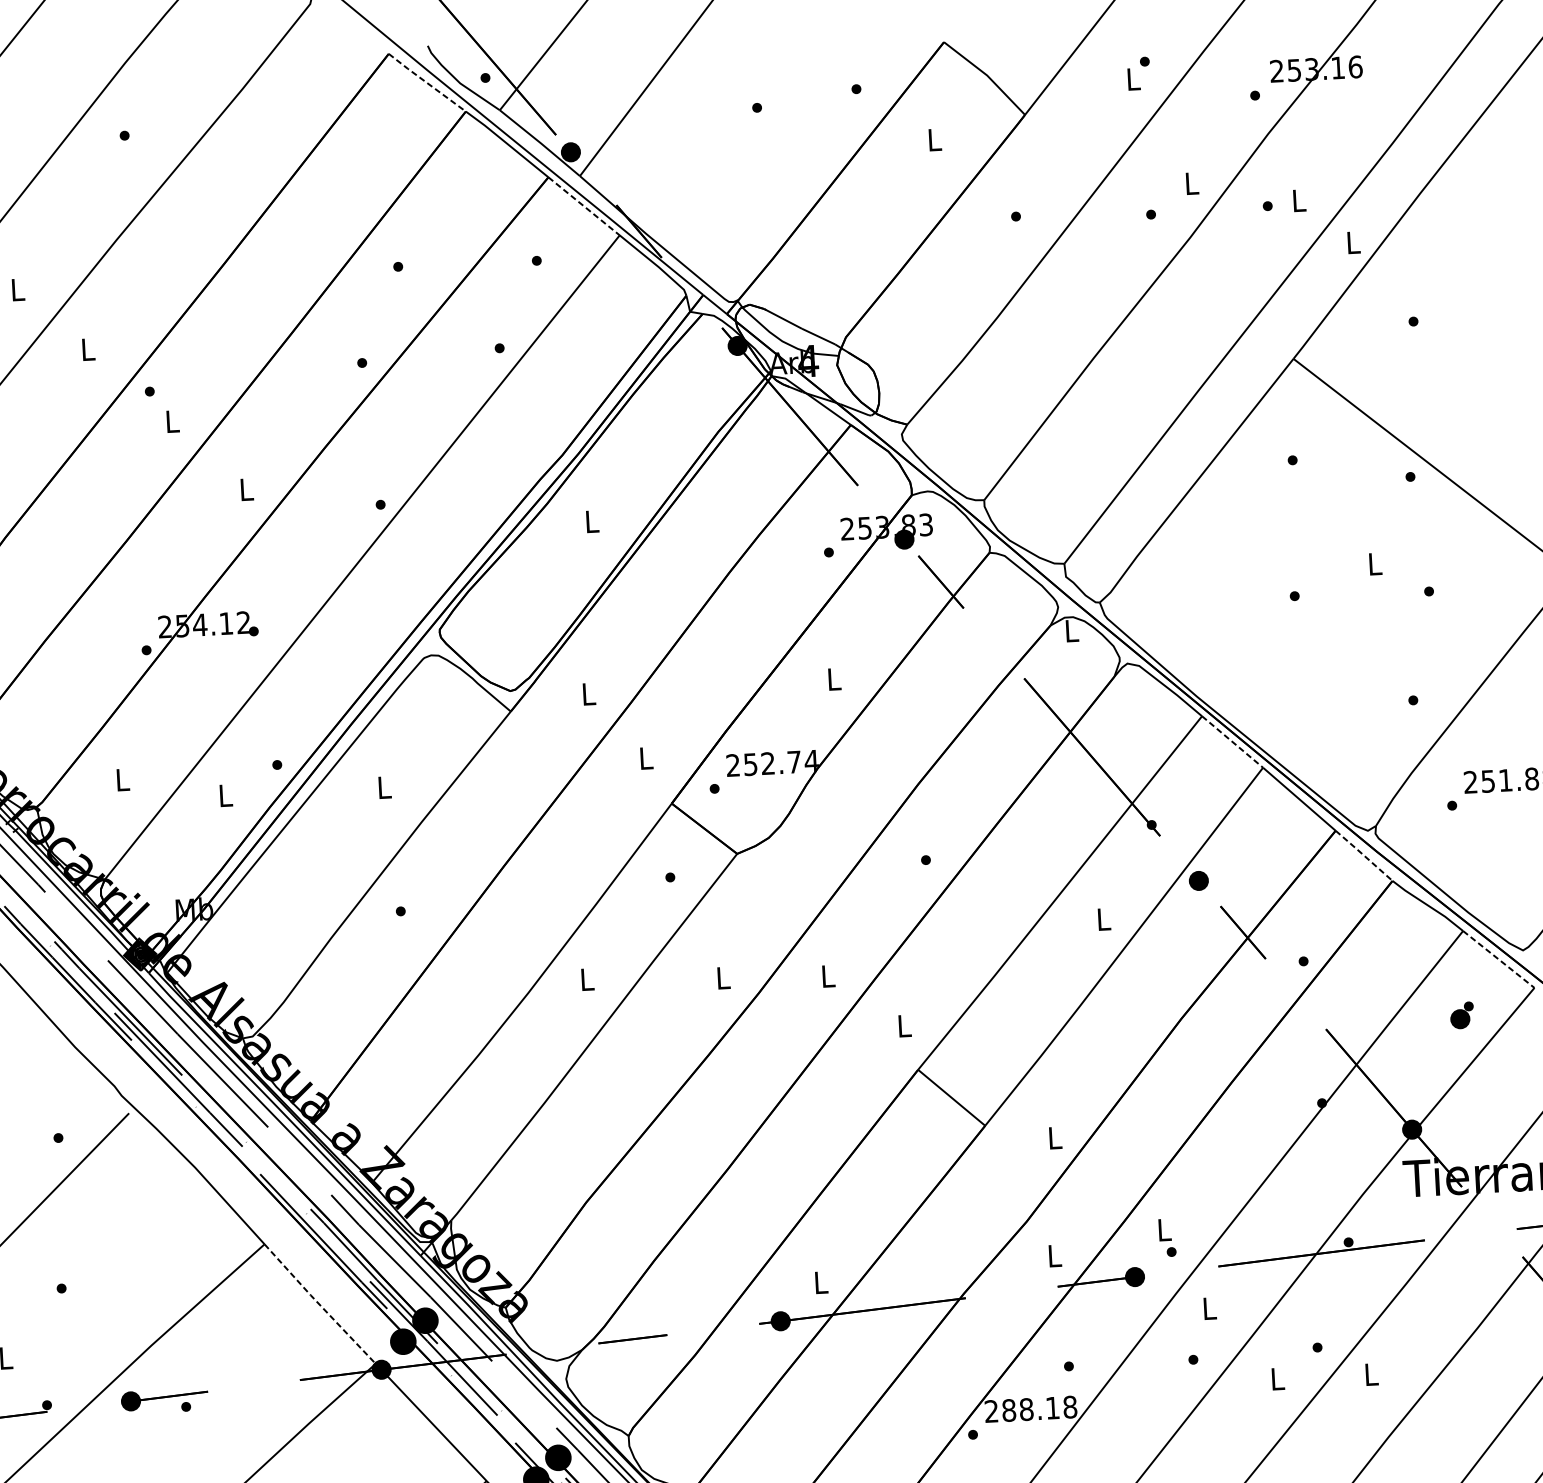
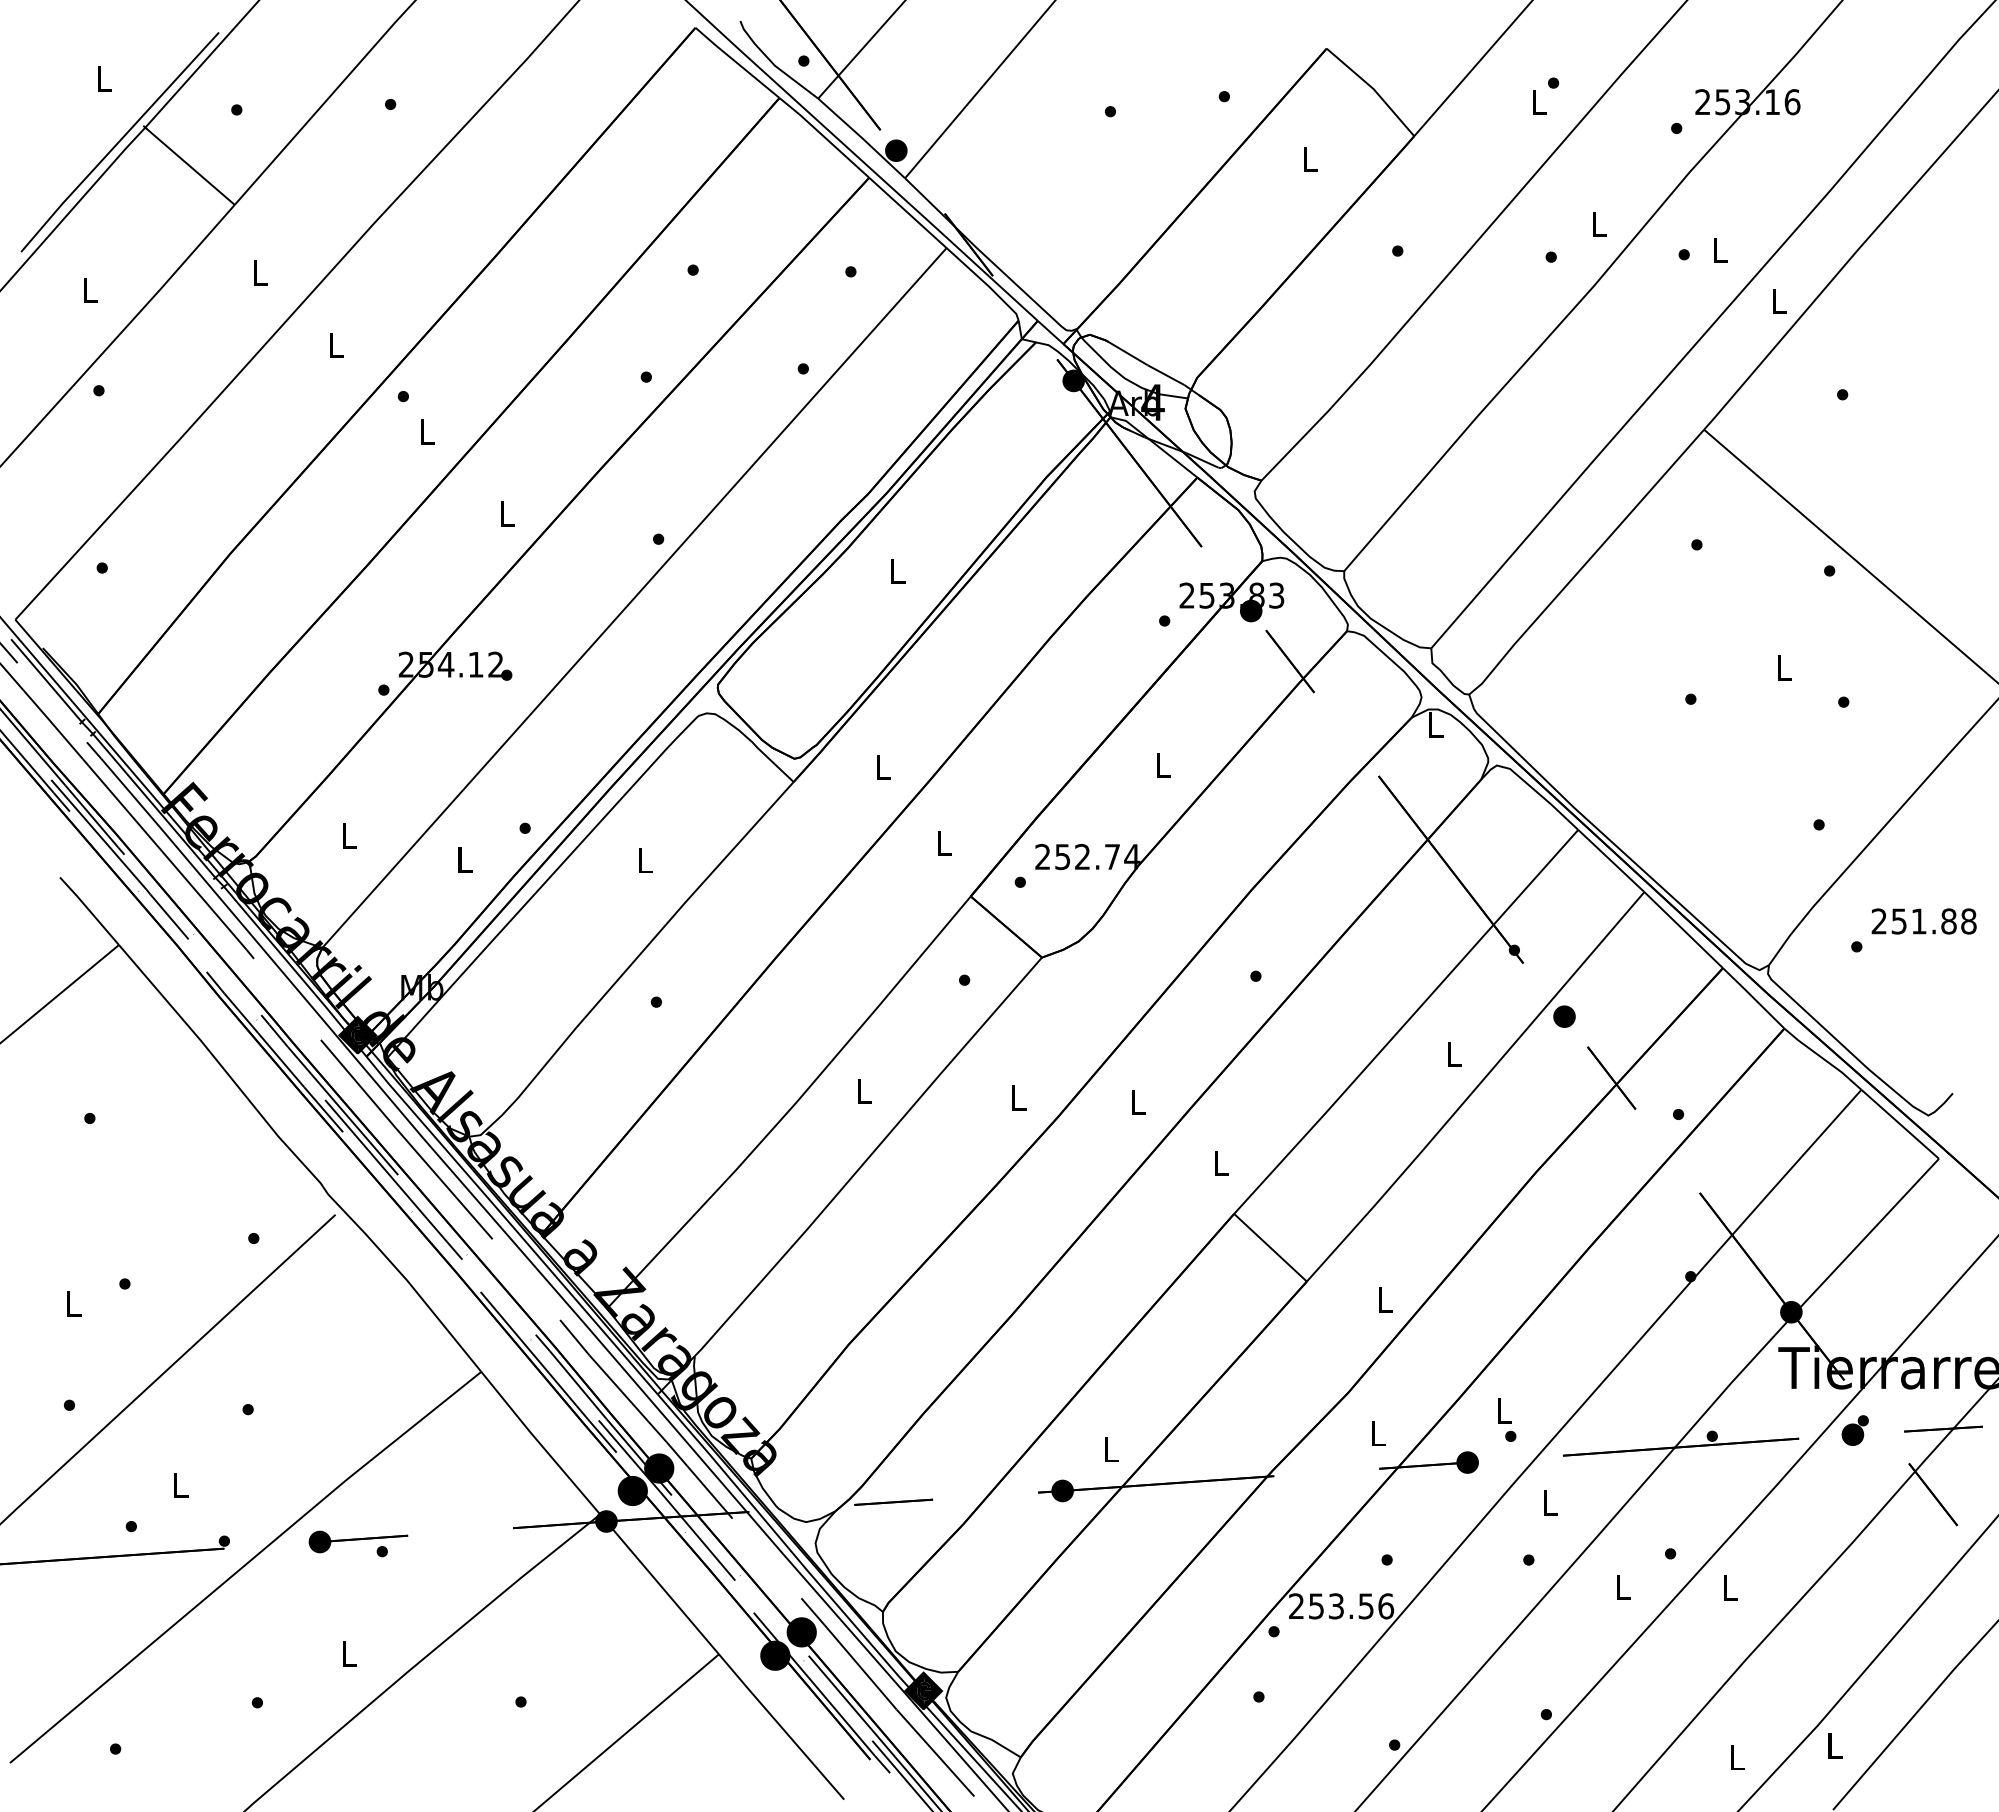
line: (427, 83) -> (737, 63), dashed -> solid
line: (584, 206) -> (908, 213), dashed -> solid
line: (1232, 742) -> (1611, 861), dashed -> solid
line: (1363, 855) -> (1753, 998), dashed -> solid
line: (1499, 959) -> (1900, 1124), dashed -> solid
part: (1461, 1015) -> (1854, 1430), moved
line: (319, 1304) -> (539, 1443), dashed -> solid
text: (1039, 1408) -> (1351, 1606), 288.18 -> 253.56

